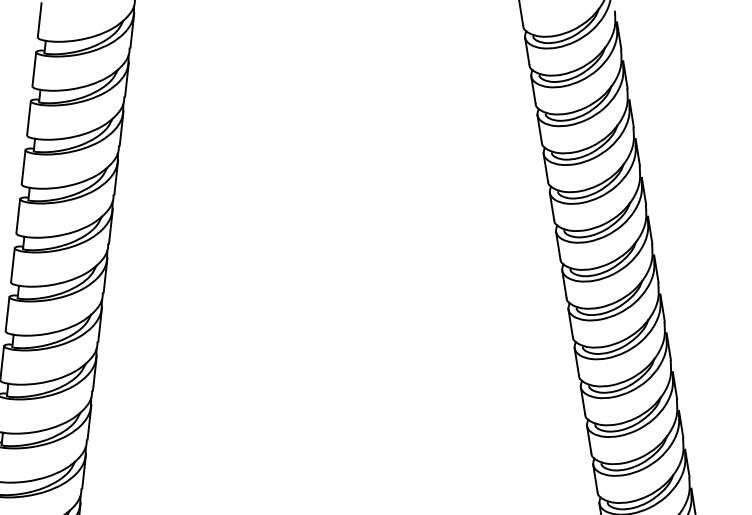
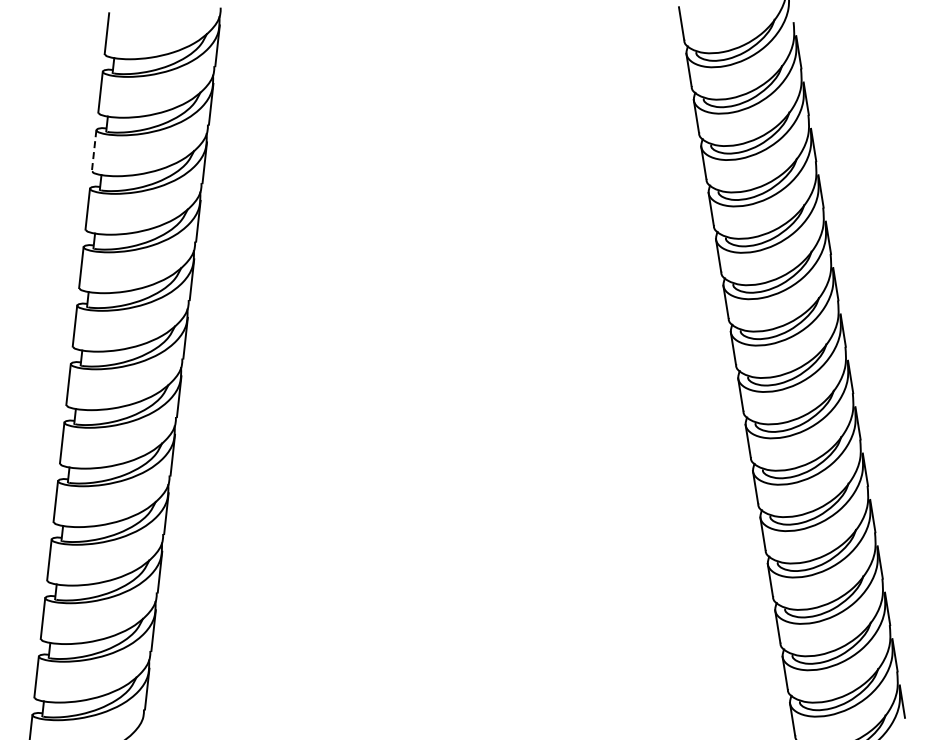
line: (29, 118) -> (94, 150), solid -> dashed

